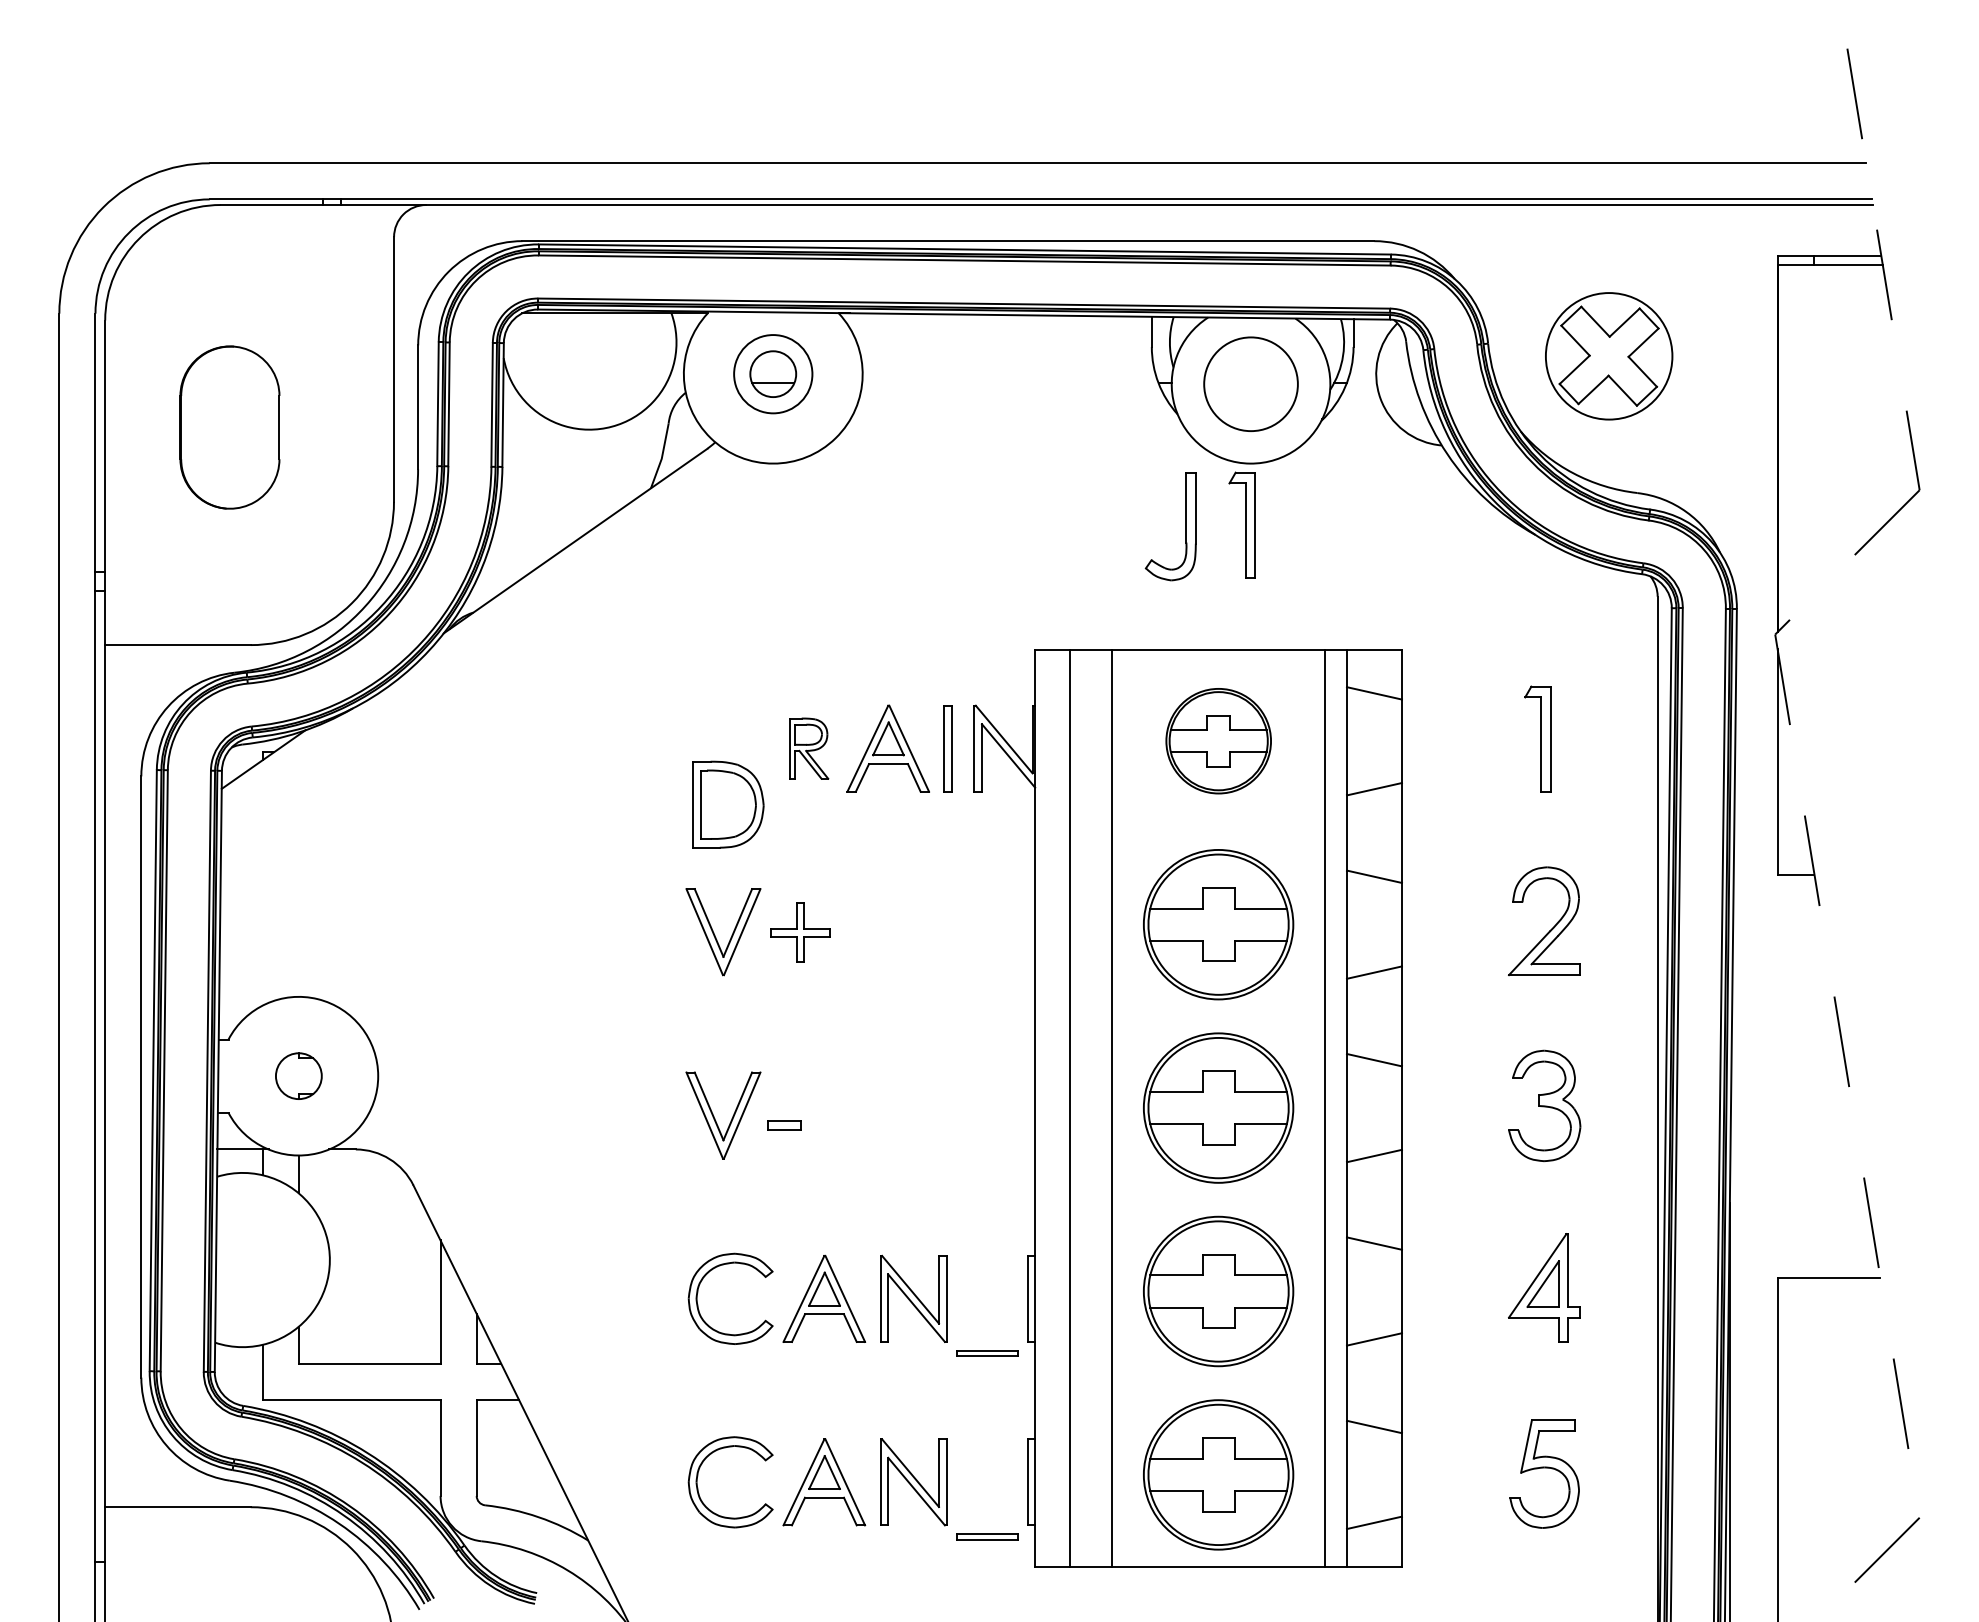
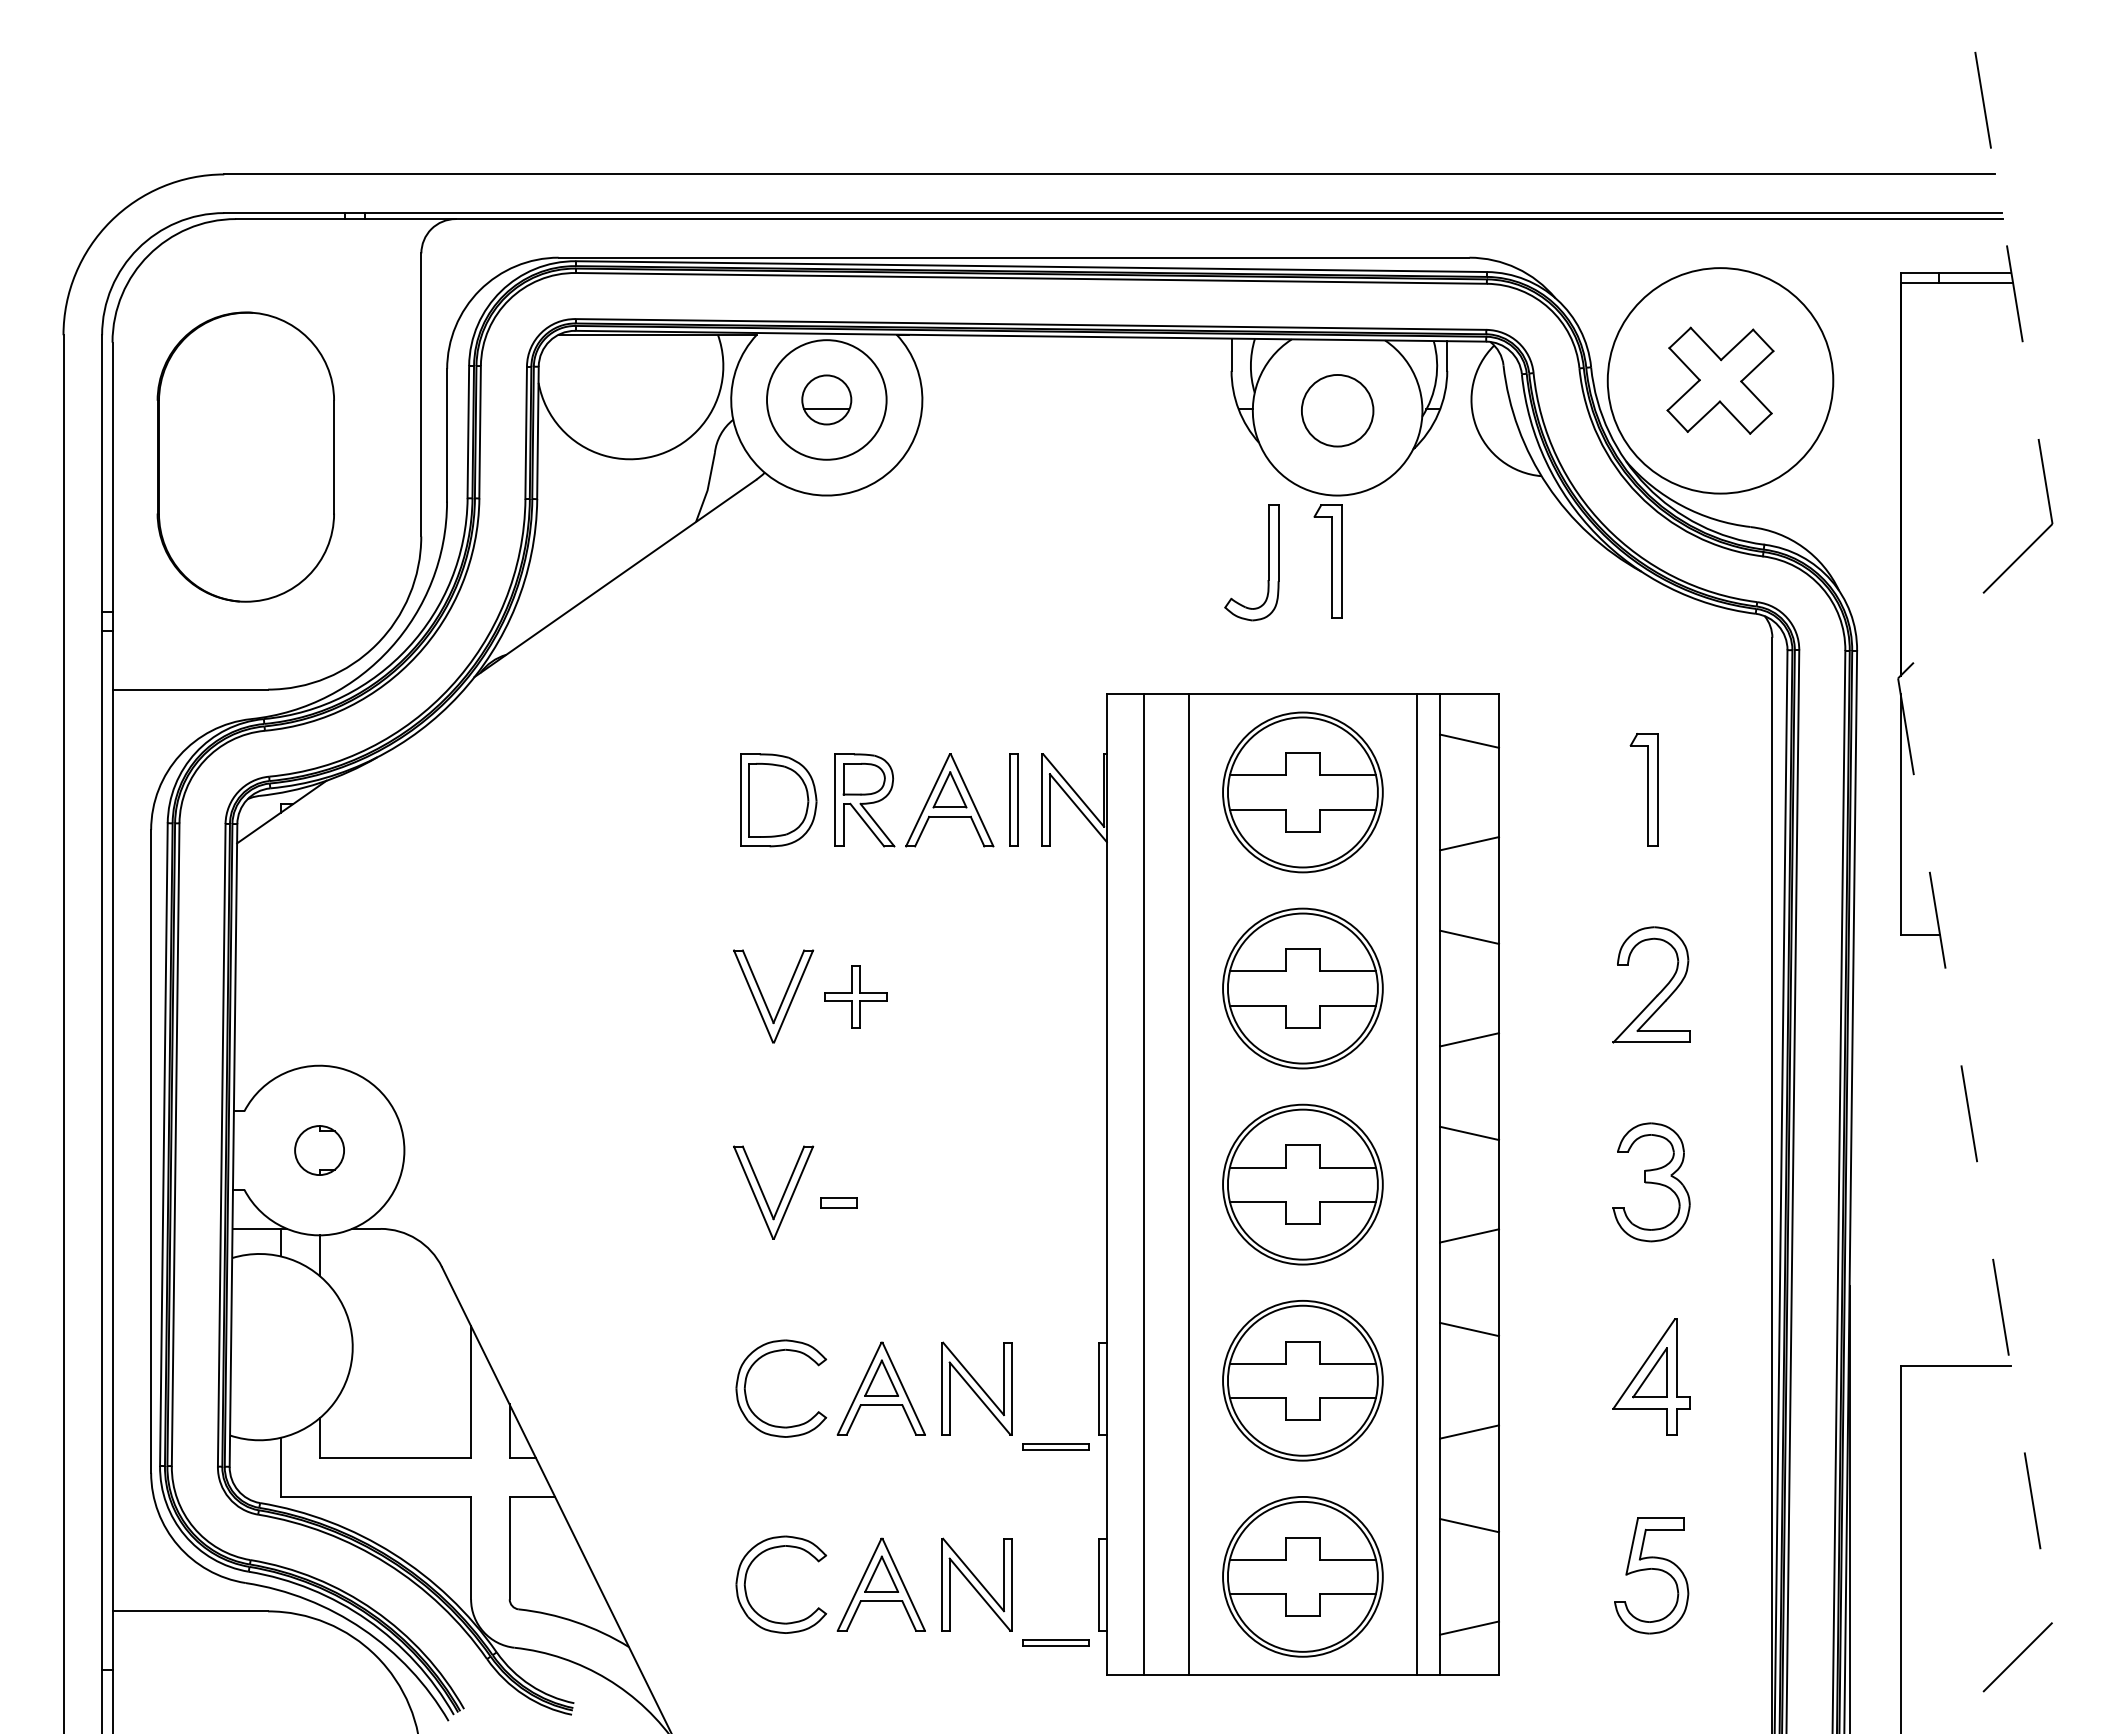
circle: (1608, 355) -> (1719, 379), size x1.67
circle: (773, 374) -> (827, 400), size x1.43
circle: (1250, 383) -> (1337, 409), size x0.71
part: (229, 427) -> (245, 456), size x1.67
part: (1218, 740) -> (1302, 791), size x1.43
part: (808, 748) -> (864, 800), size x1.43
part: (728, 804) -> (778, 800), moved

